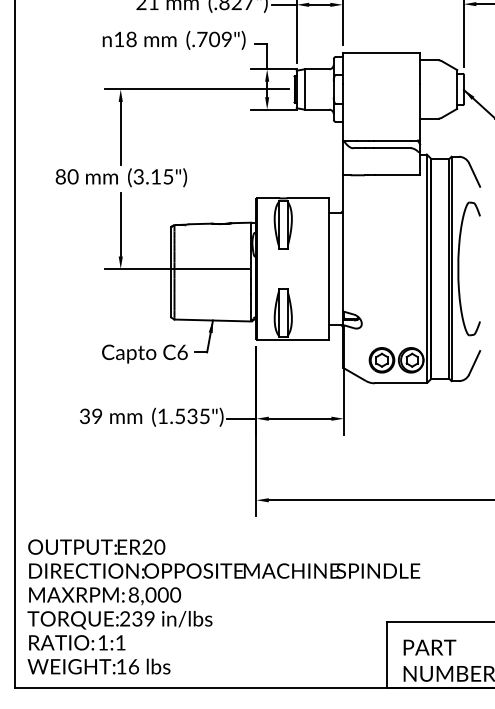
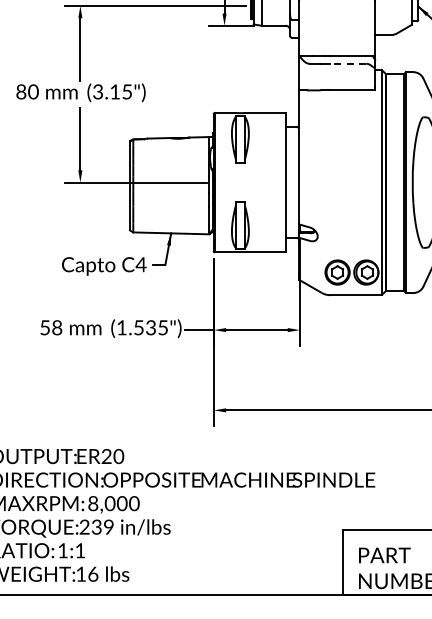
line: (392, 148) -> (347, 64), solid -> dashed
text: (182, 352) -> (141, 264), C6 -> C4
text: (91, 416) -> (51, 327), 39 -> 58

